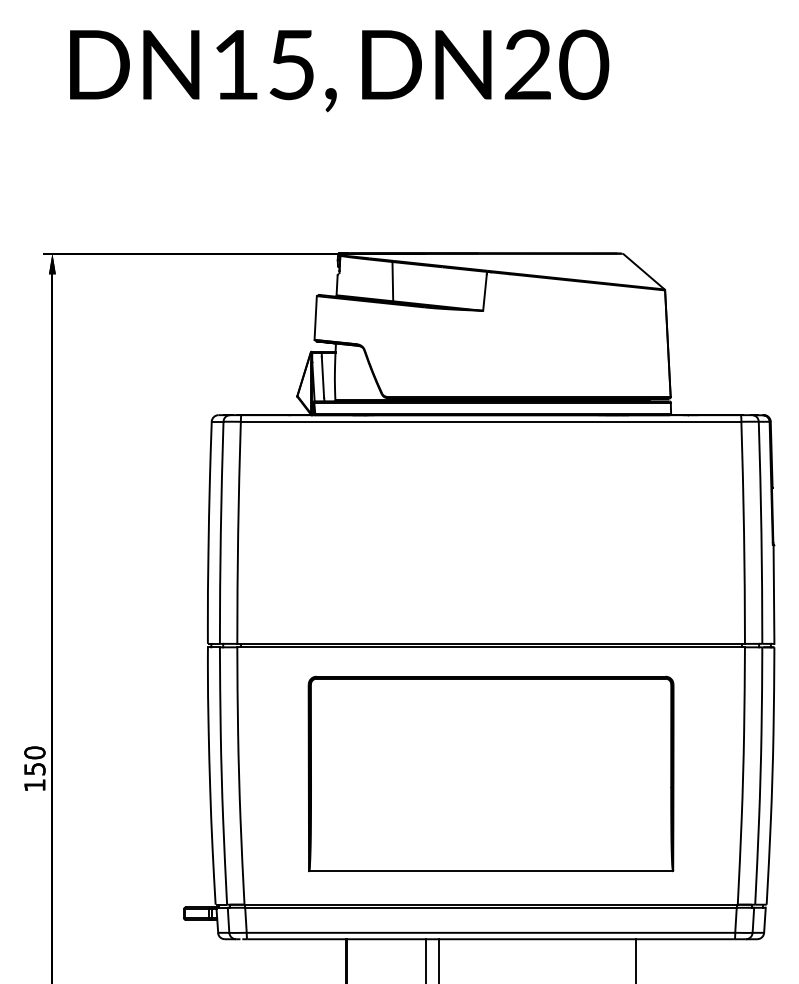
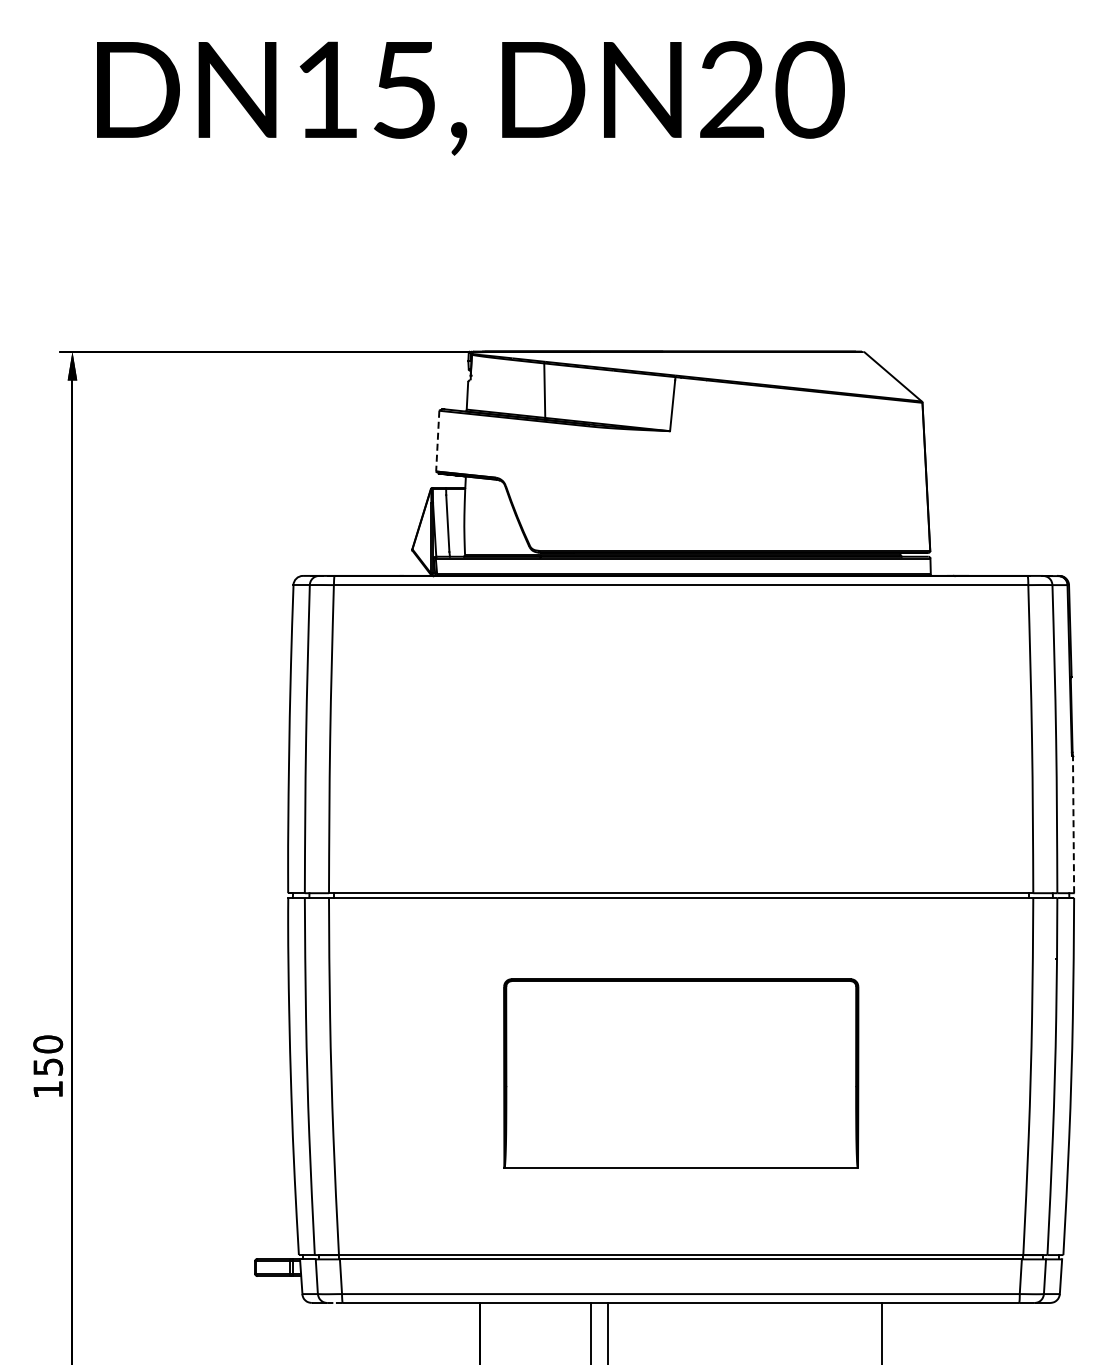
line: (315, 318) -> (437, 441), solid -> dashed
line: (773, 594) -> (1073, 824), solid -> dashed
part: (491, 773) -> (681, 1073), size x0.7

